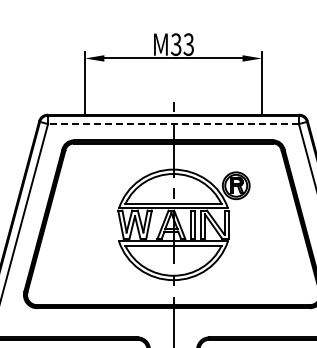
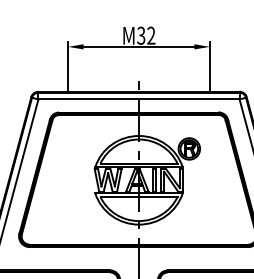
text: (188, 44) -> (151, 35), M33 -> M32
line: (173, 124) -> (139, 99), dashed -> solid

